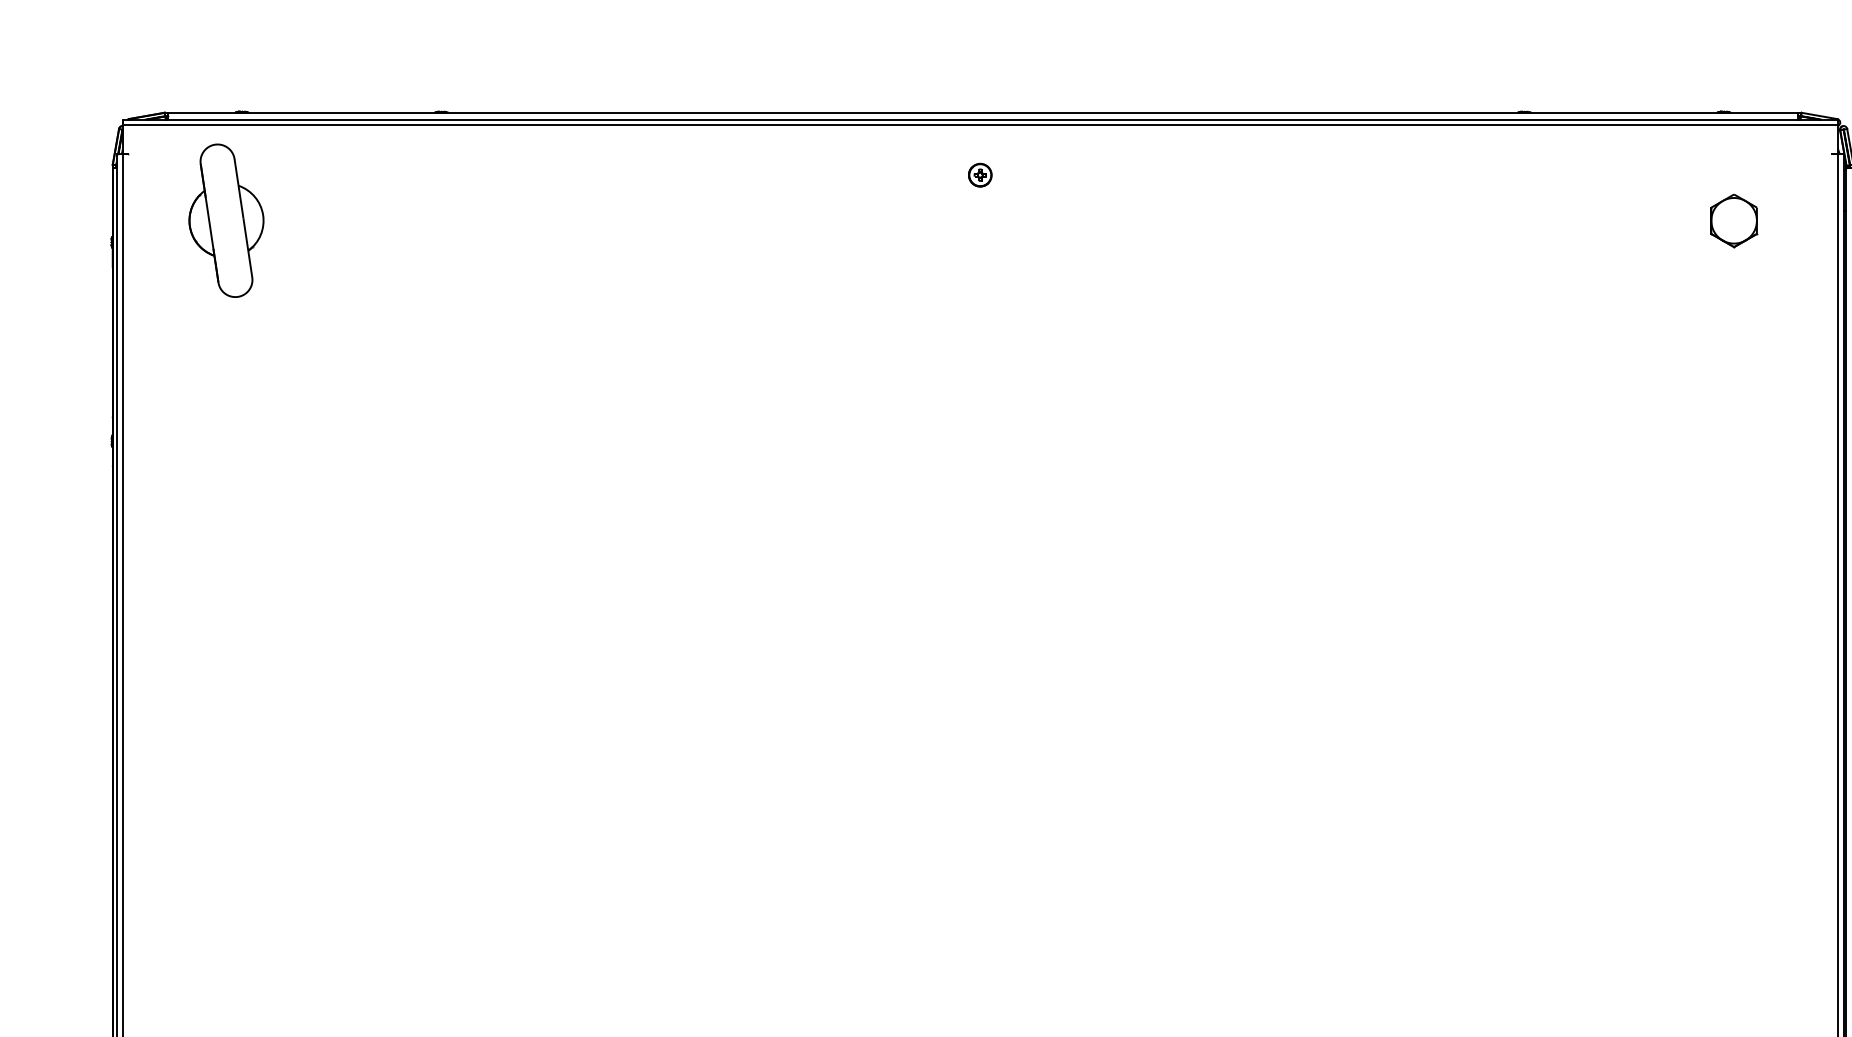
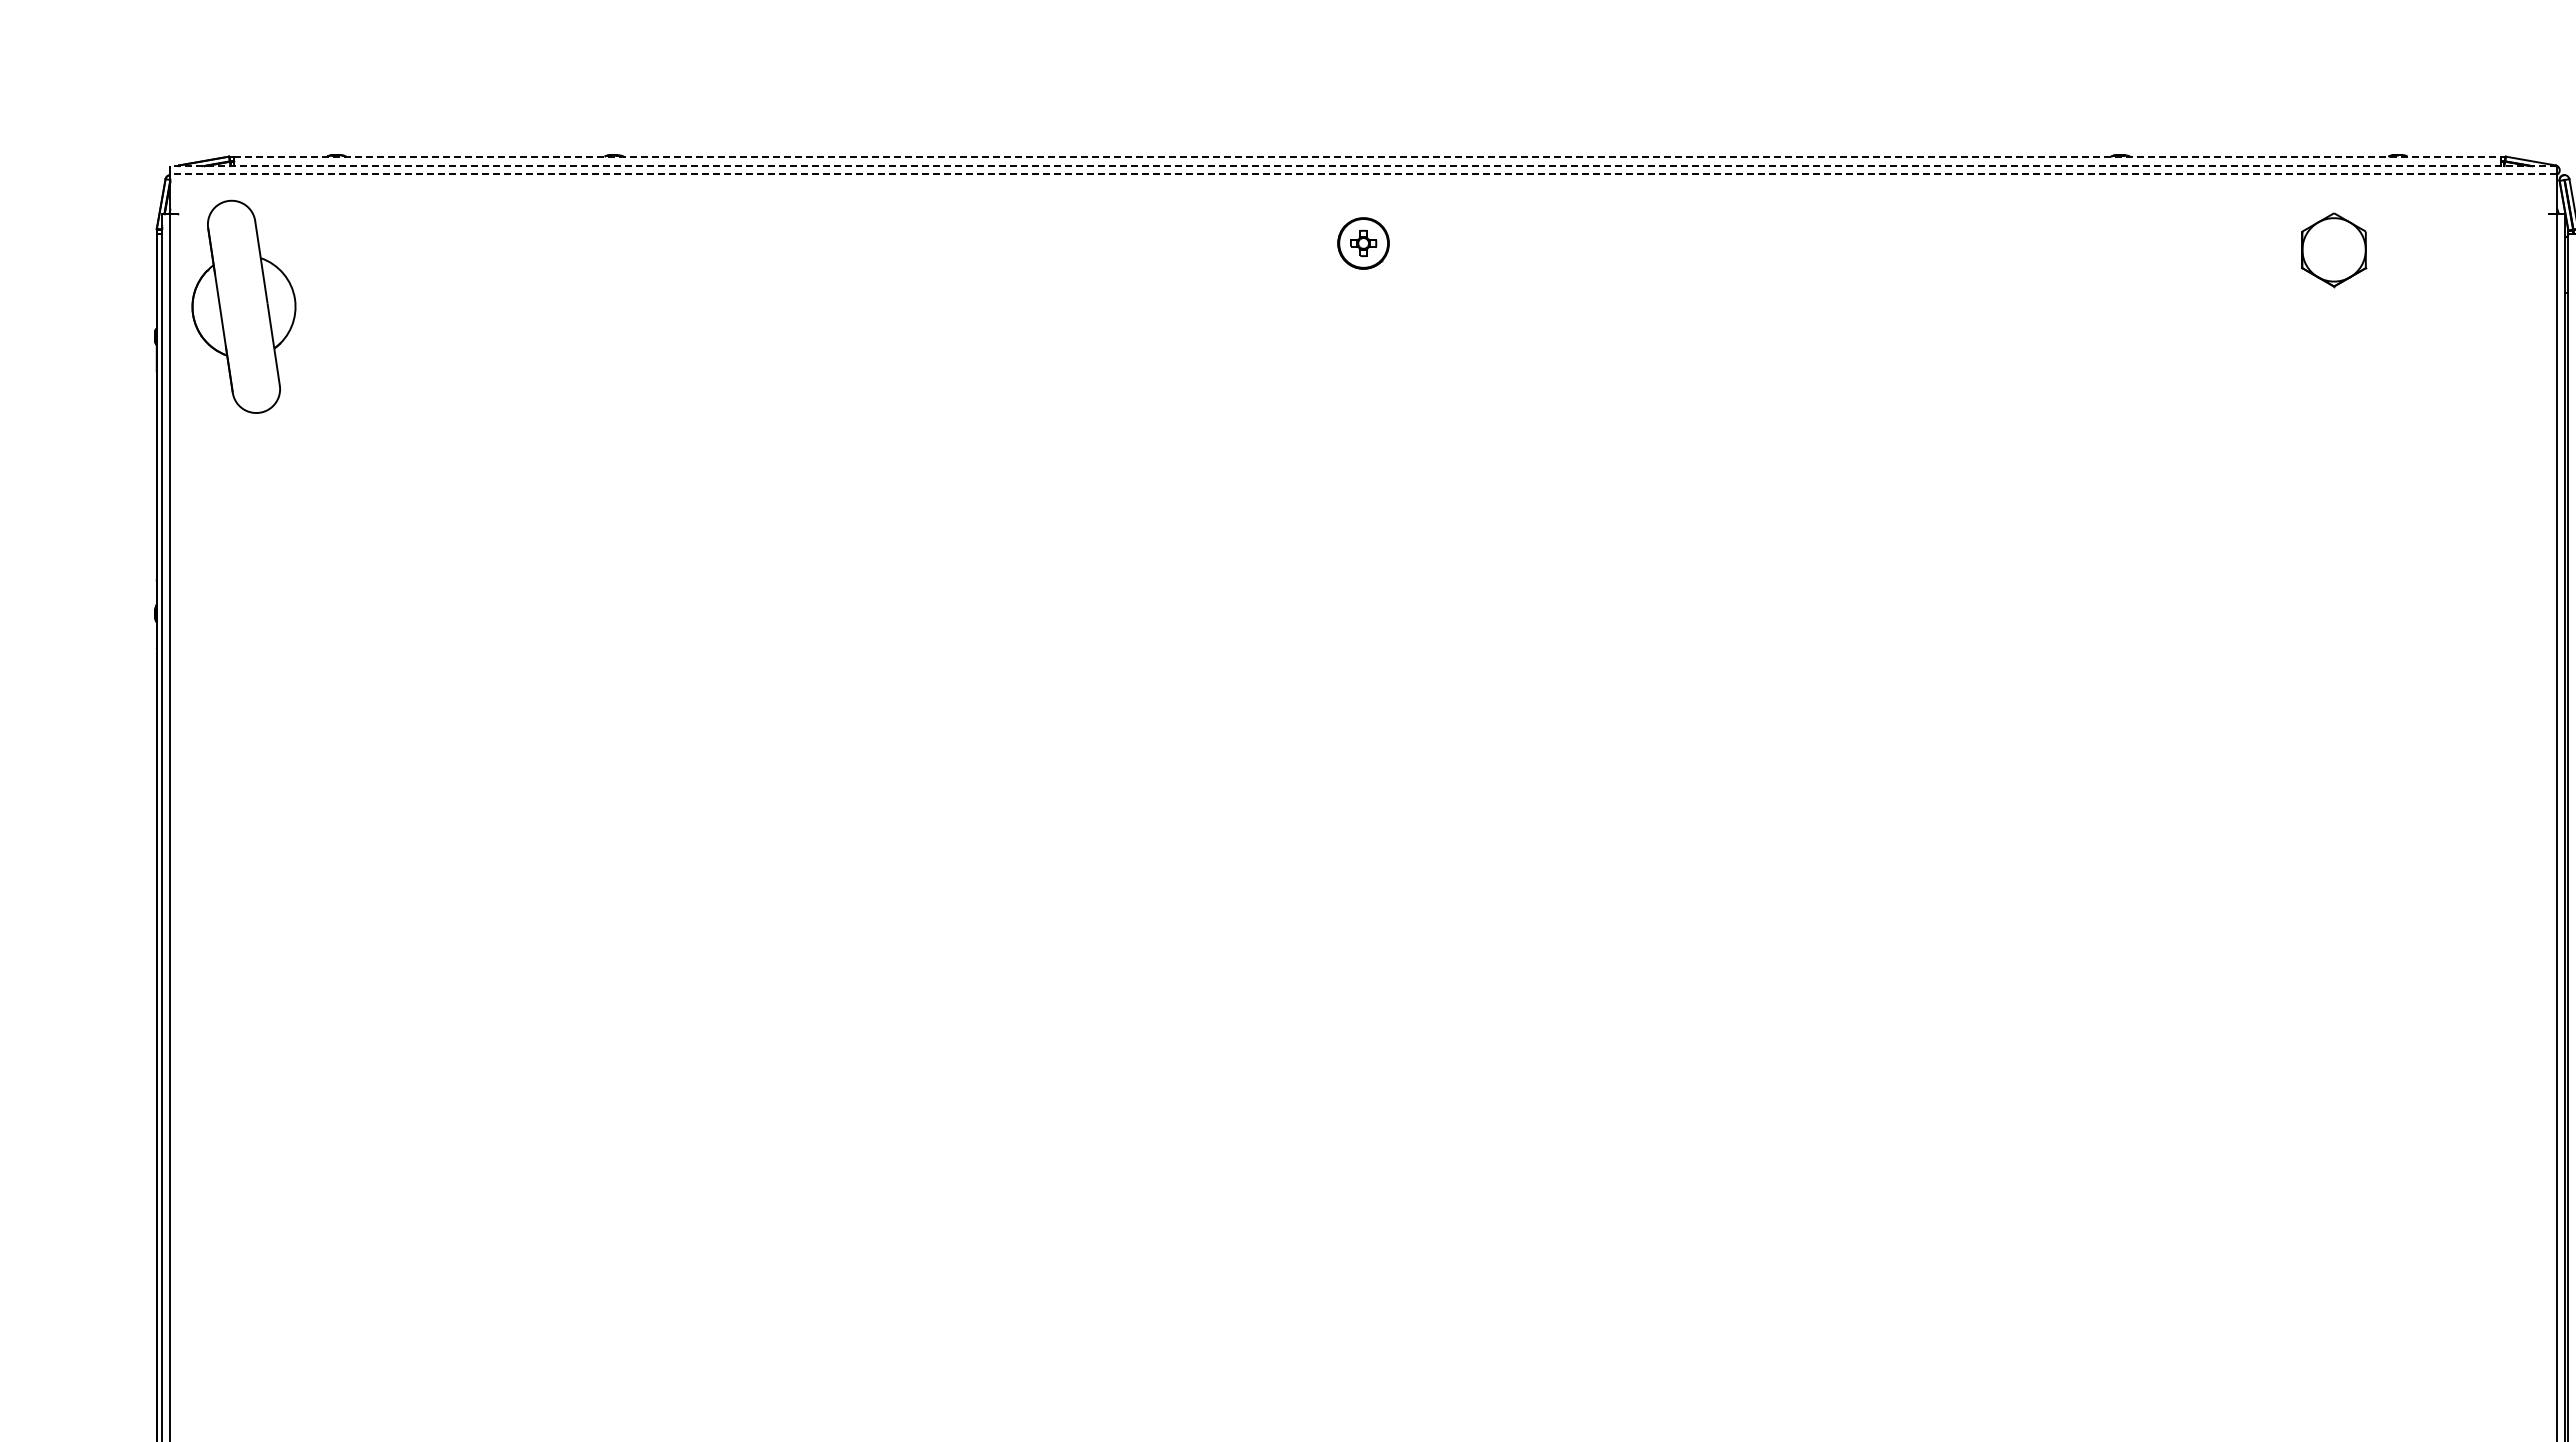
line: (983, 112) -> (1368, 156), solid -> dashed
line: (980, 119) -> (1363, 166), solid -> dashed
line: (980, 125) -> (1363, 174), solid -> dashed
part: (980, 175) -> (1363, 243), size x1.6
part: (226, 220) -> (243, 306), moved
part: (1734, 221) -> (2334, 250), moved

